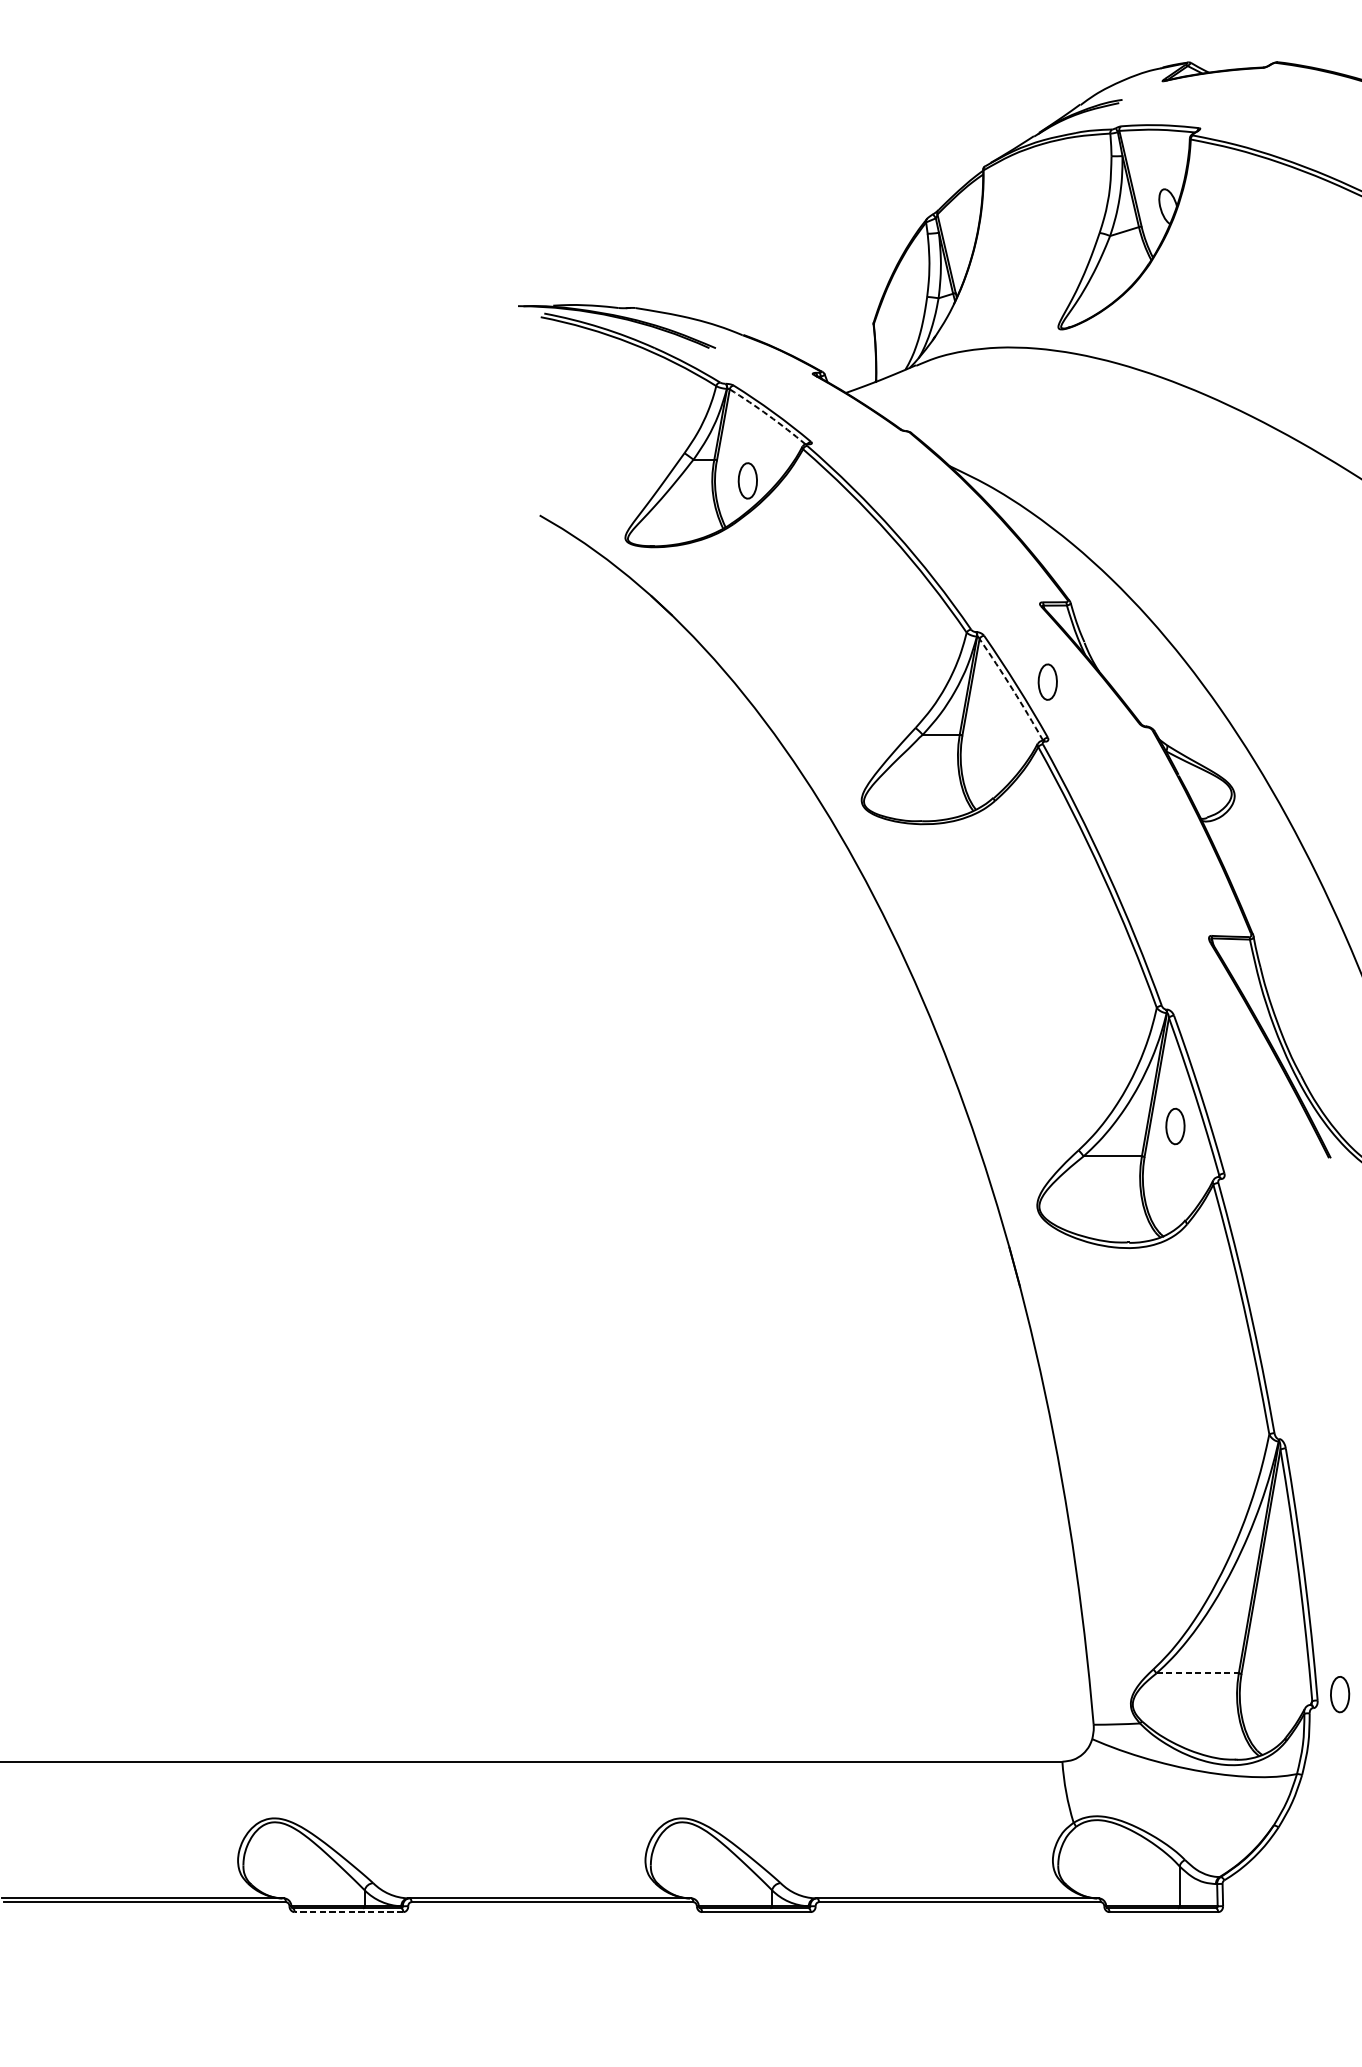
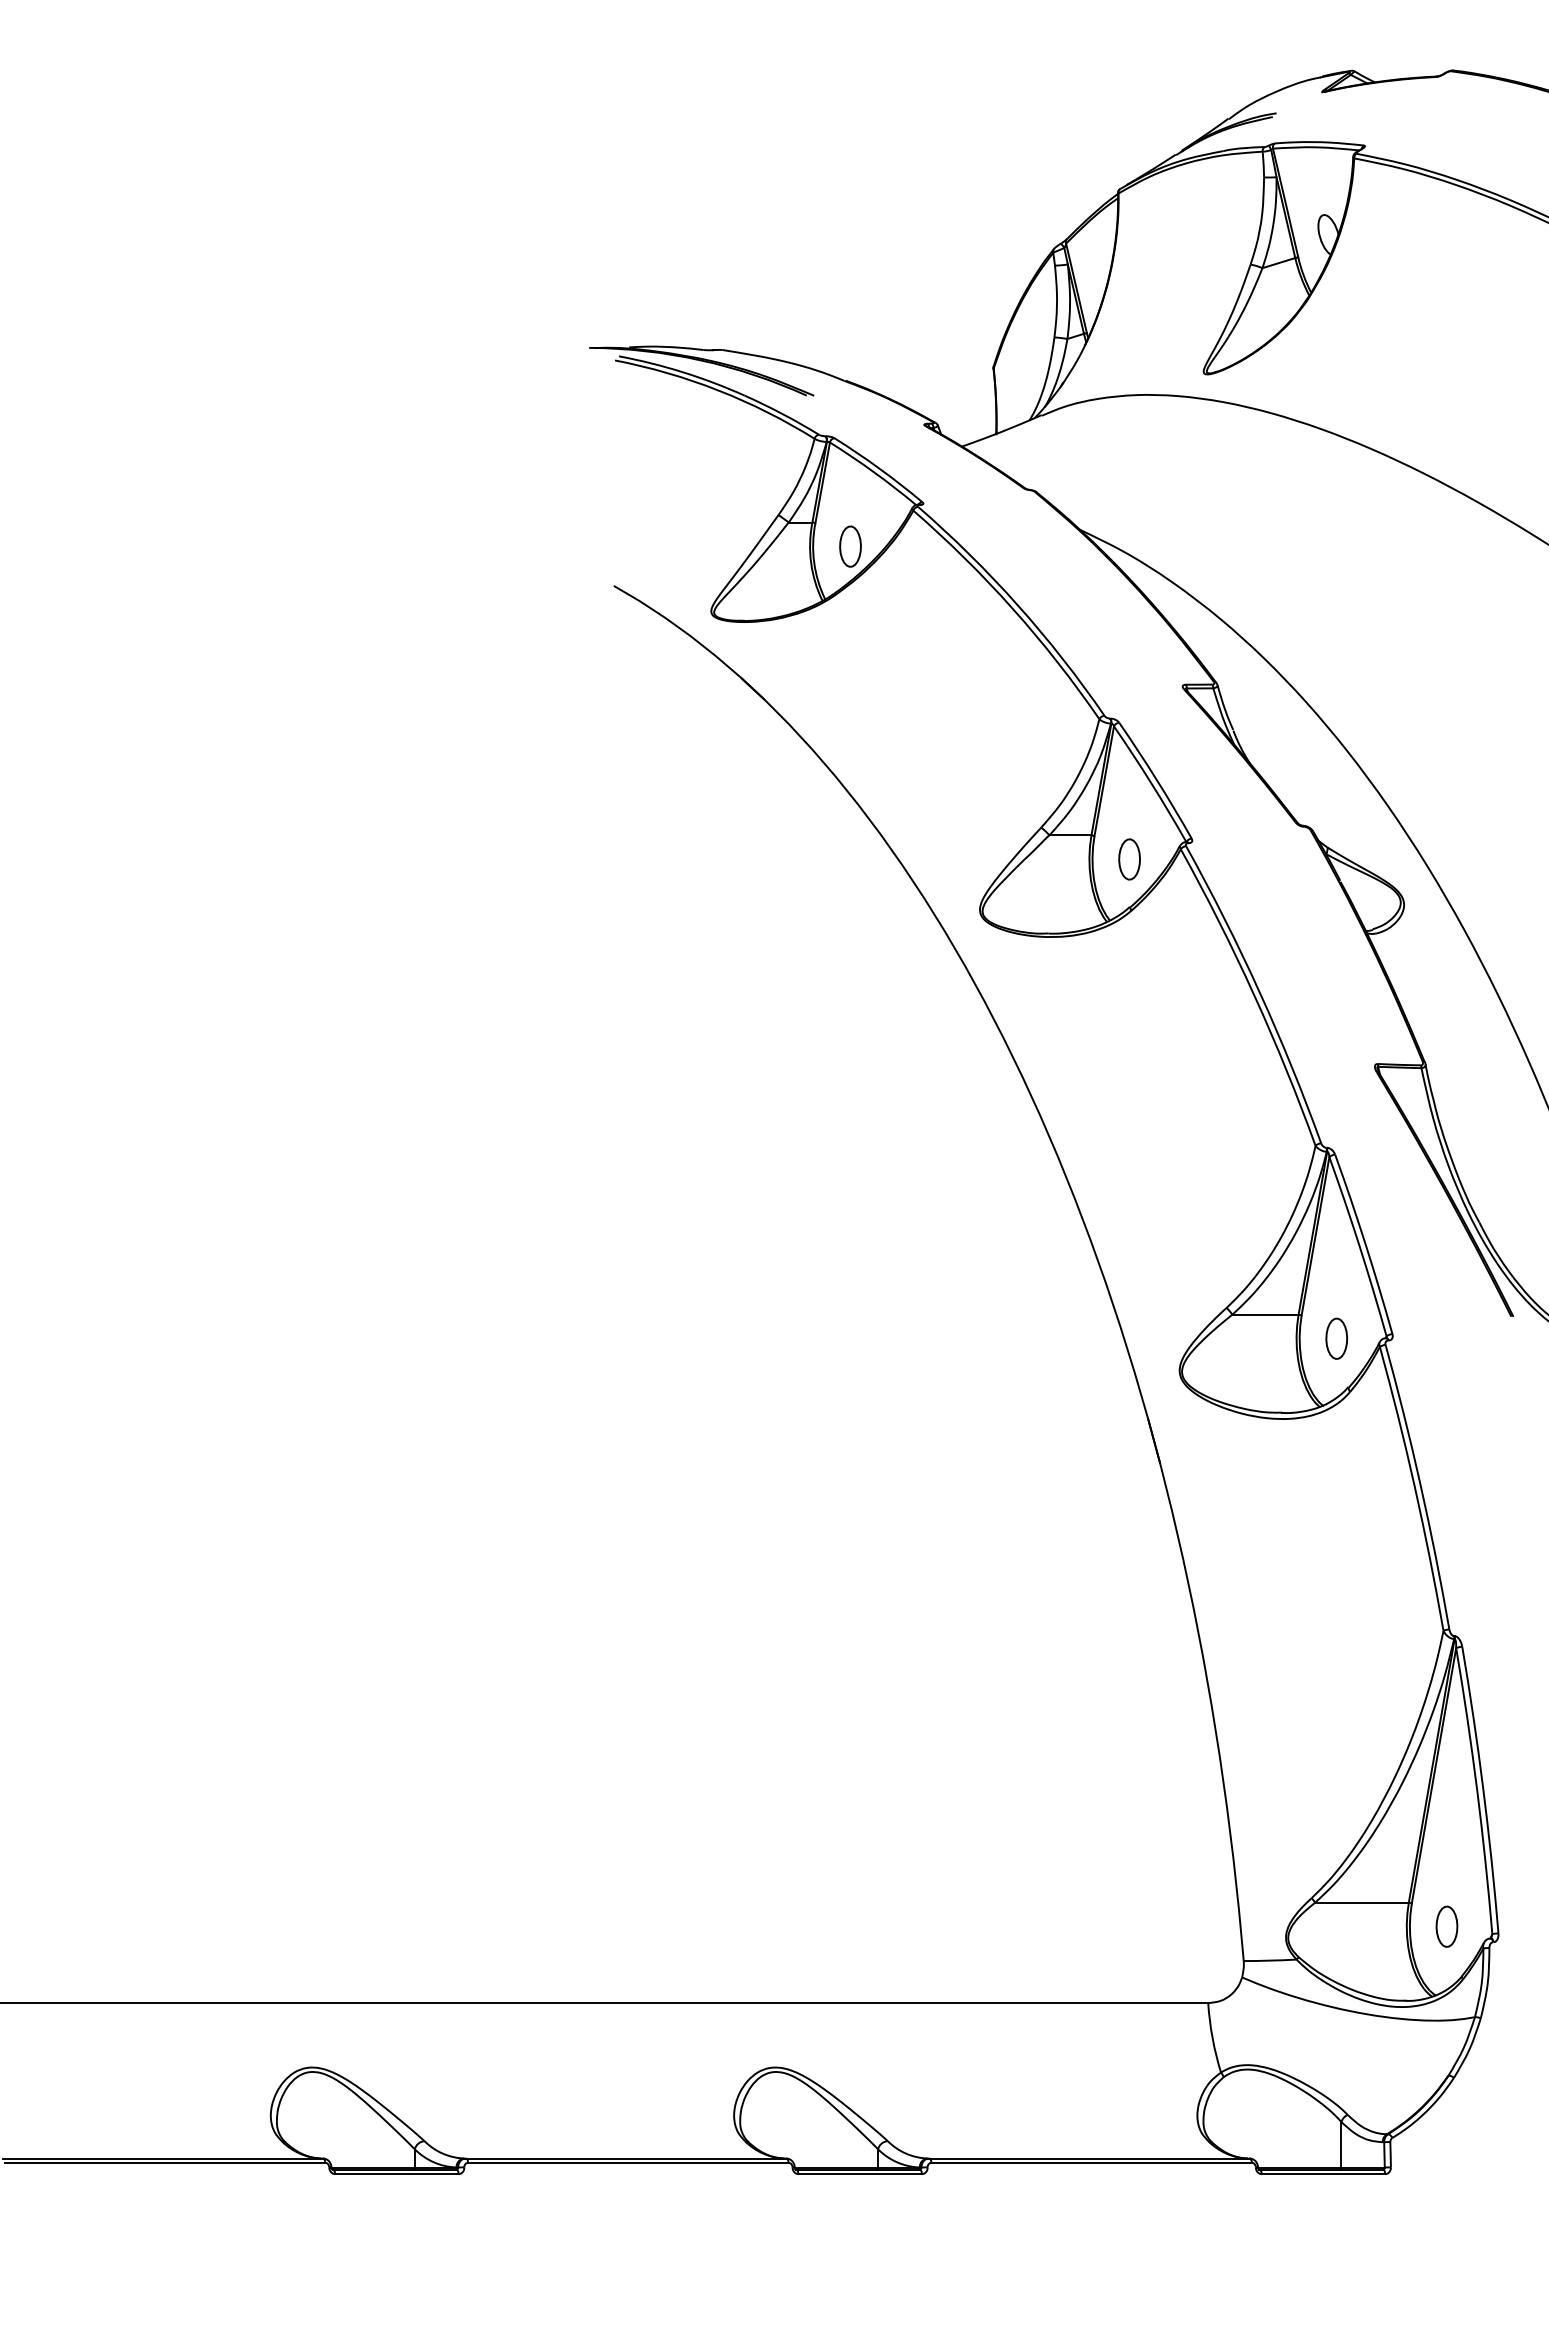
arc: (768, 415) -> (874, 472), dashed -> solid
part: (1047, 682) -> (1129, 859), moved
arc: (1012, 689) -> (1151, 783), dashed -> solid
part: (1175, 1126) -> (1336, 1338), moved
line: (1198, 1673) -> (1362, 1902), dashed -> solid
part: (1339, 1694) -> (1446, 1926), moved
line: (348, 1912) -> (396, 2174), dashed -> solid

